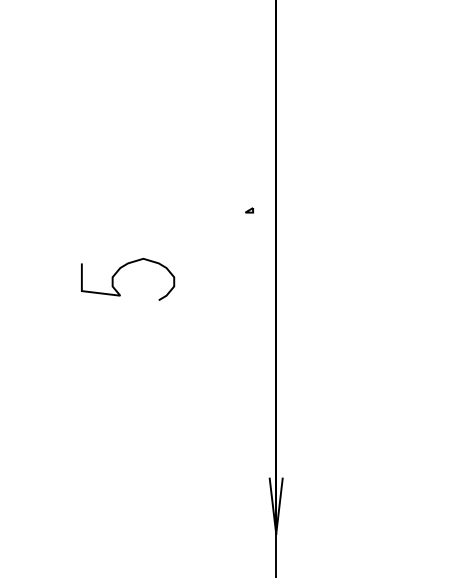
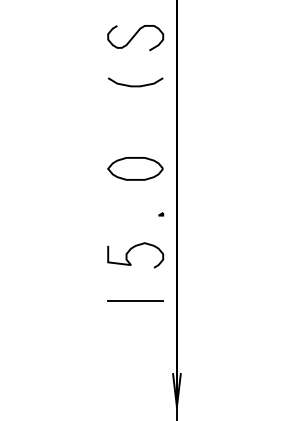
part: (206, 133) -> (135, 168), added
curve: (117, 274) -> (129, 252), moved
line: (206, 355) -> (135, 300), added

